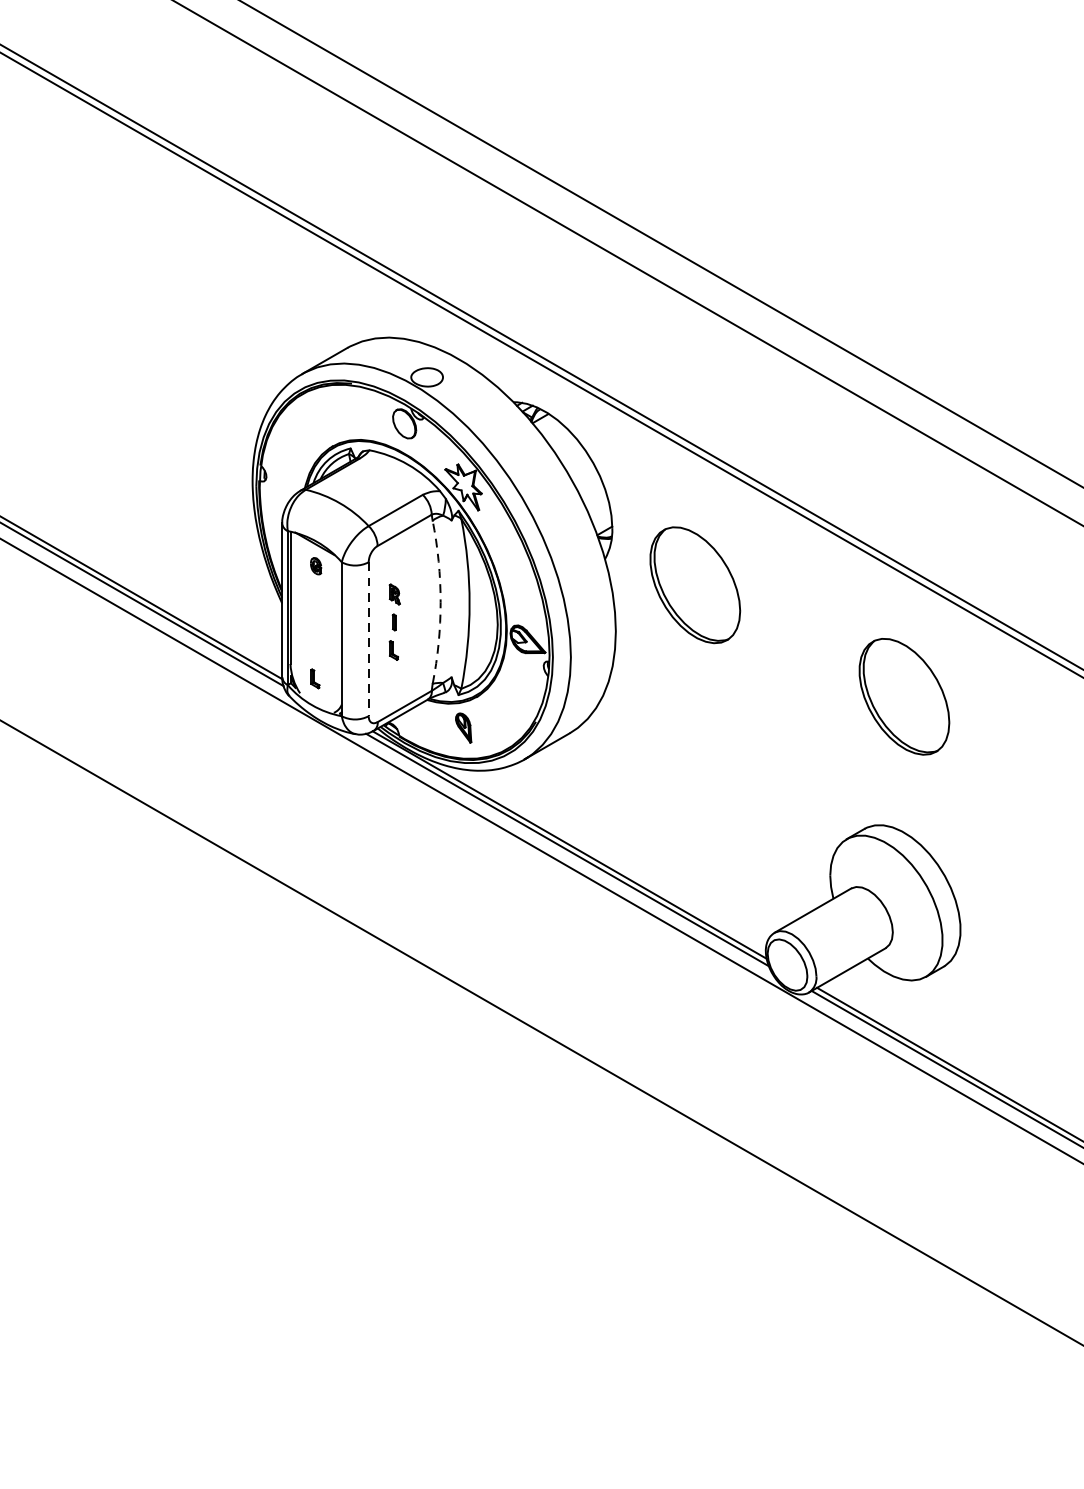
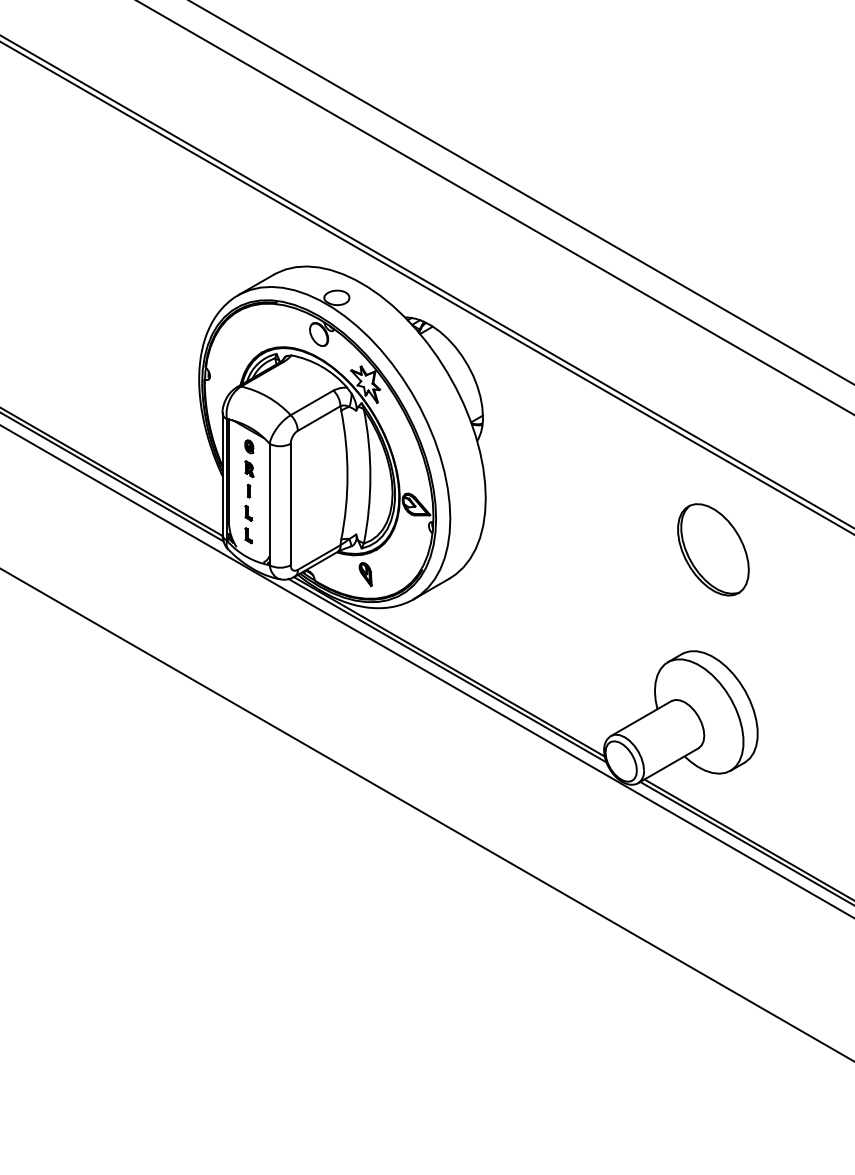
part: (695, 584) -> (548, 461), removed
arc: (440, 602) -> (347, 475), dashed -> solid
part: (394, 621) -> (249, 490), moved
line: (368, 639) -> (290, 504), dashed -> solid

